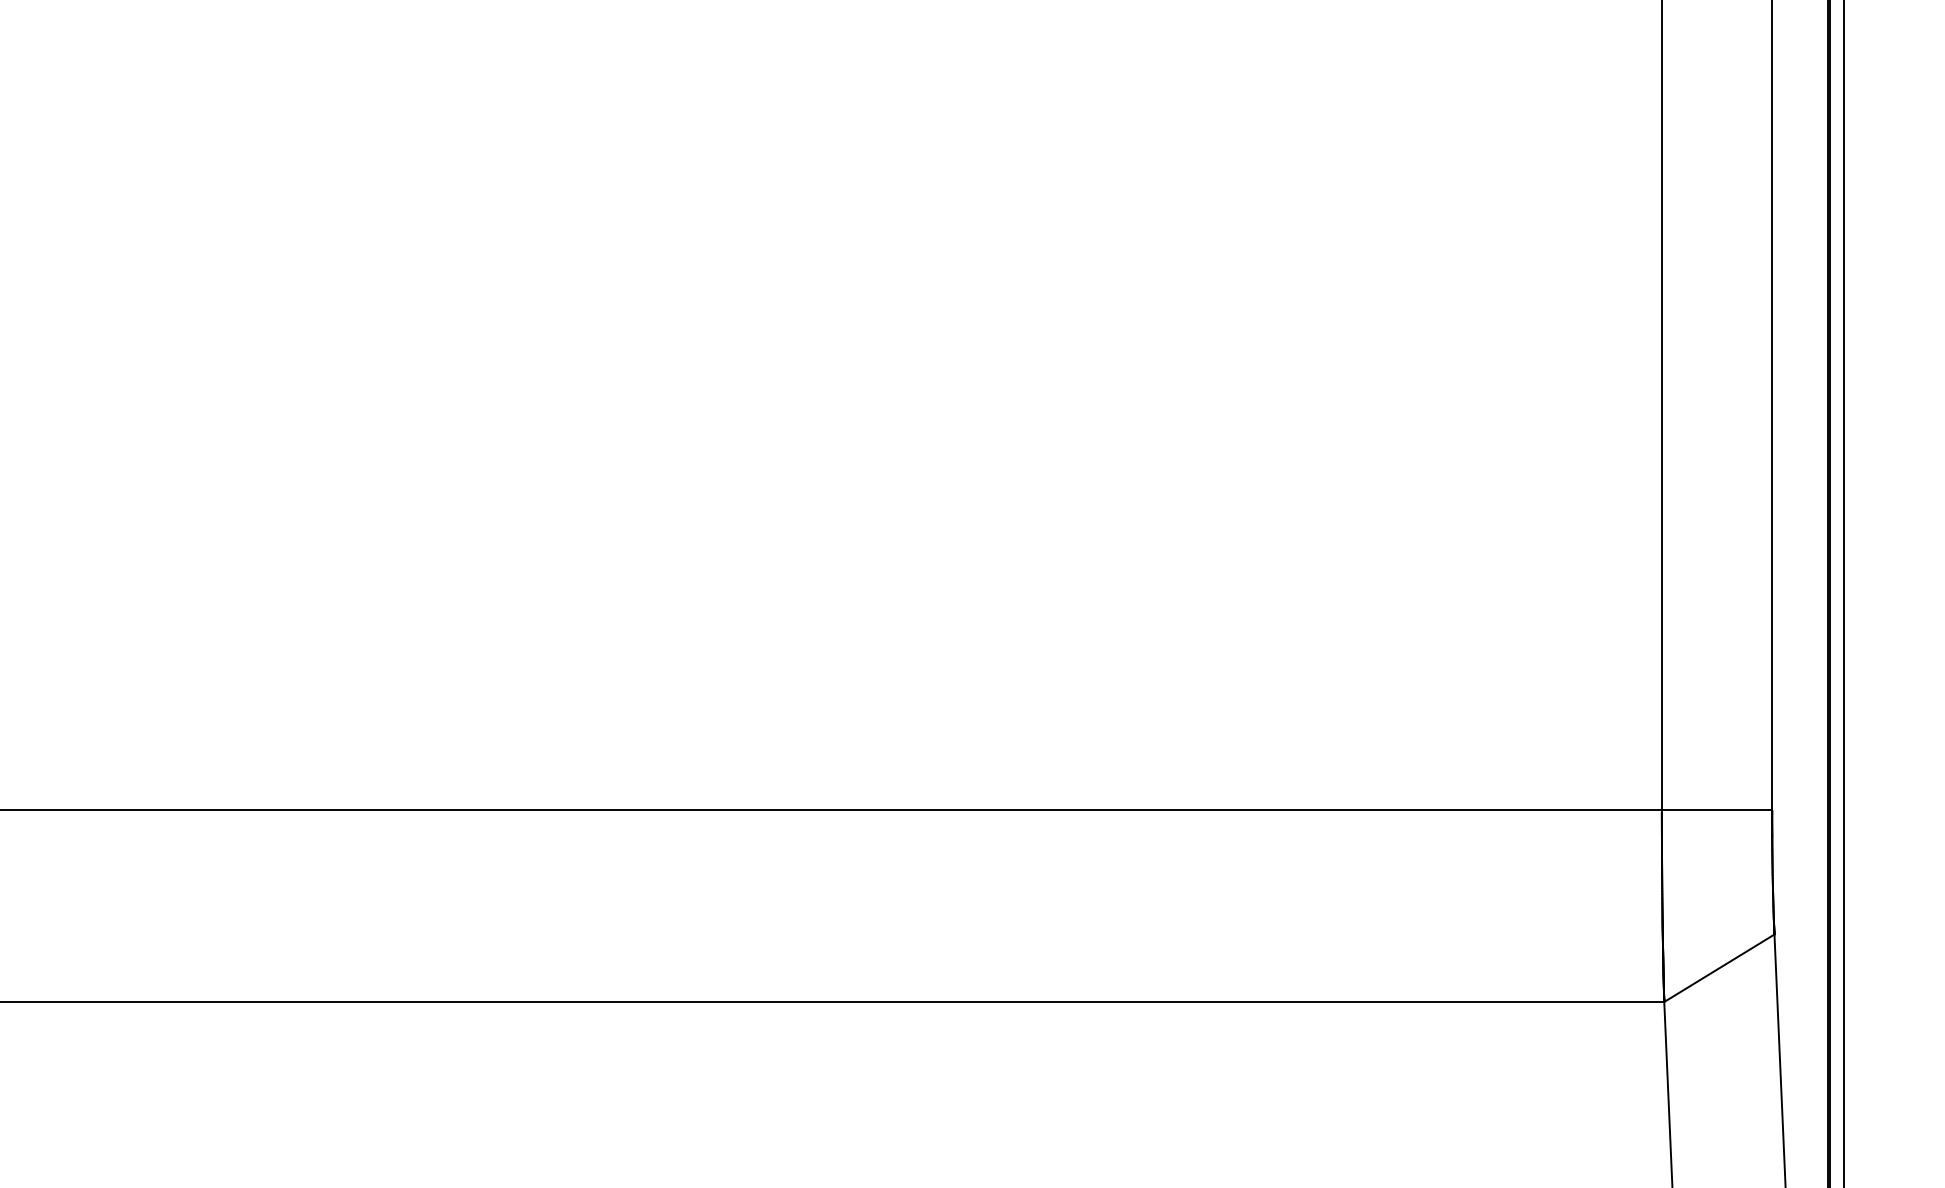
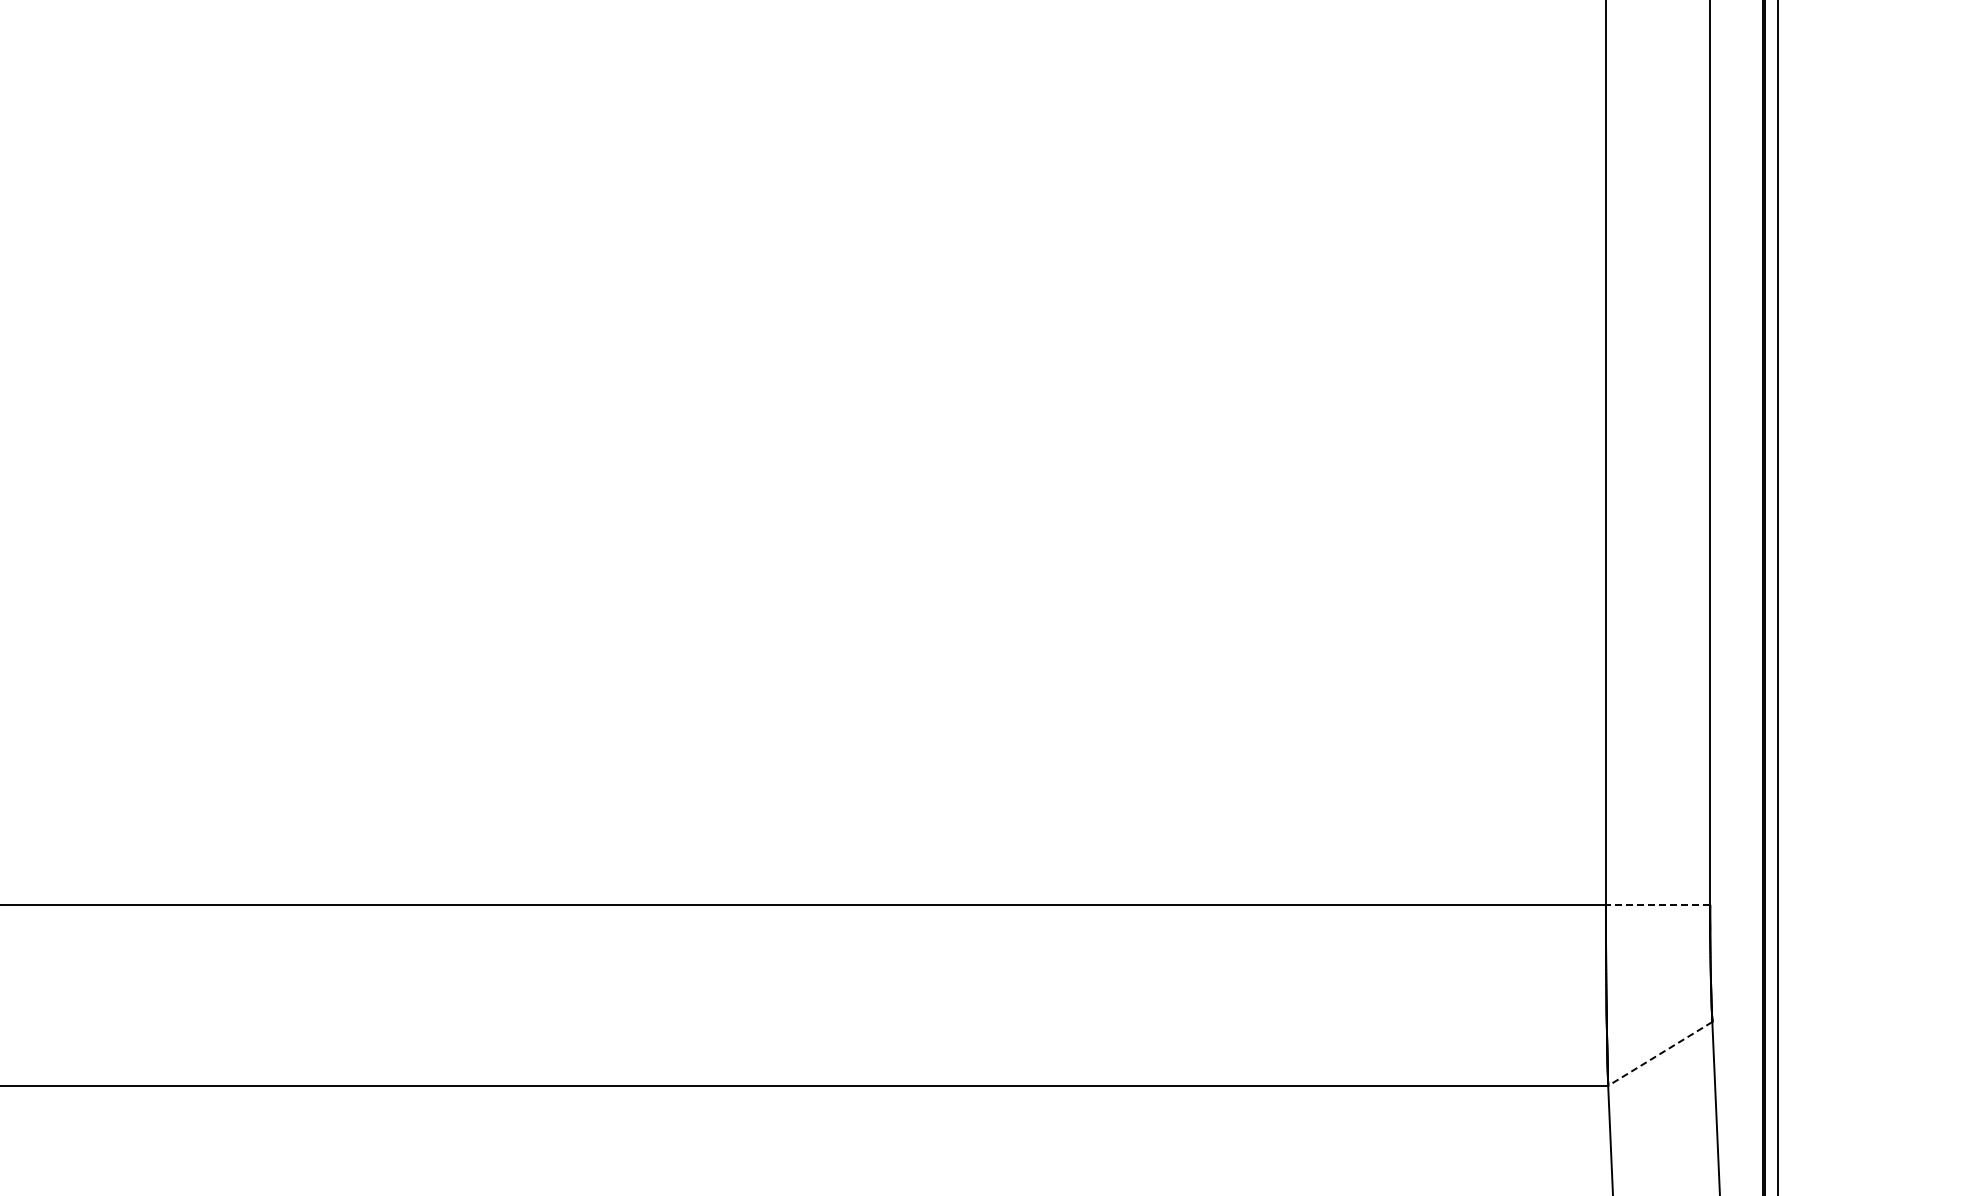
line: (1716, 810) -> (1657, 904), solid -> dashed
line: (1718, 968) -> (1659, 1054), solid -> dashed

